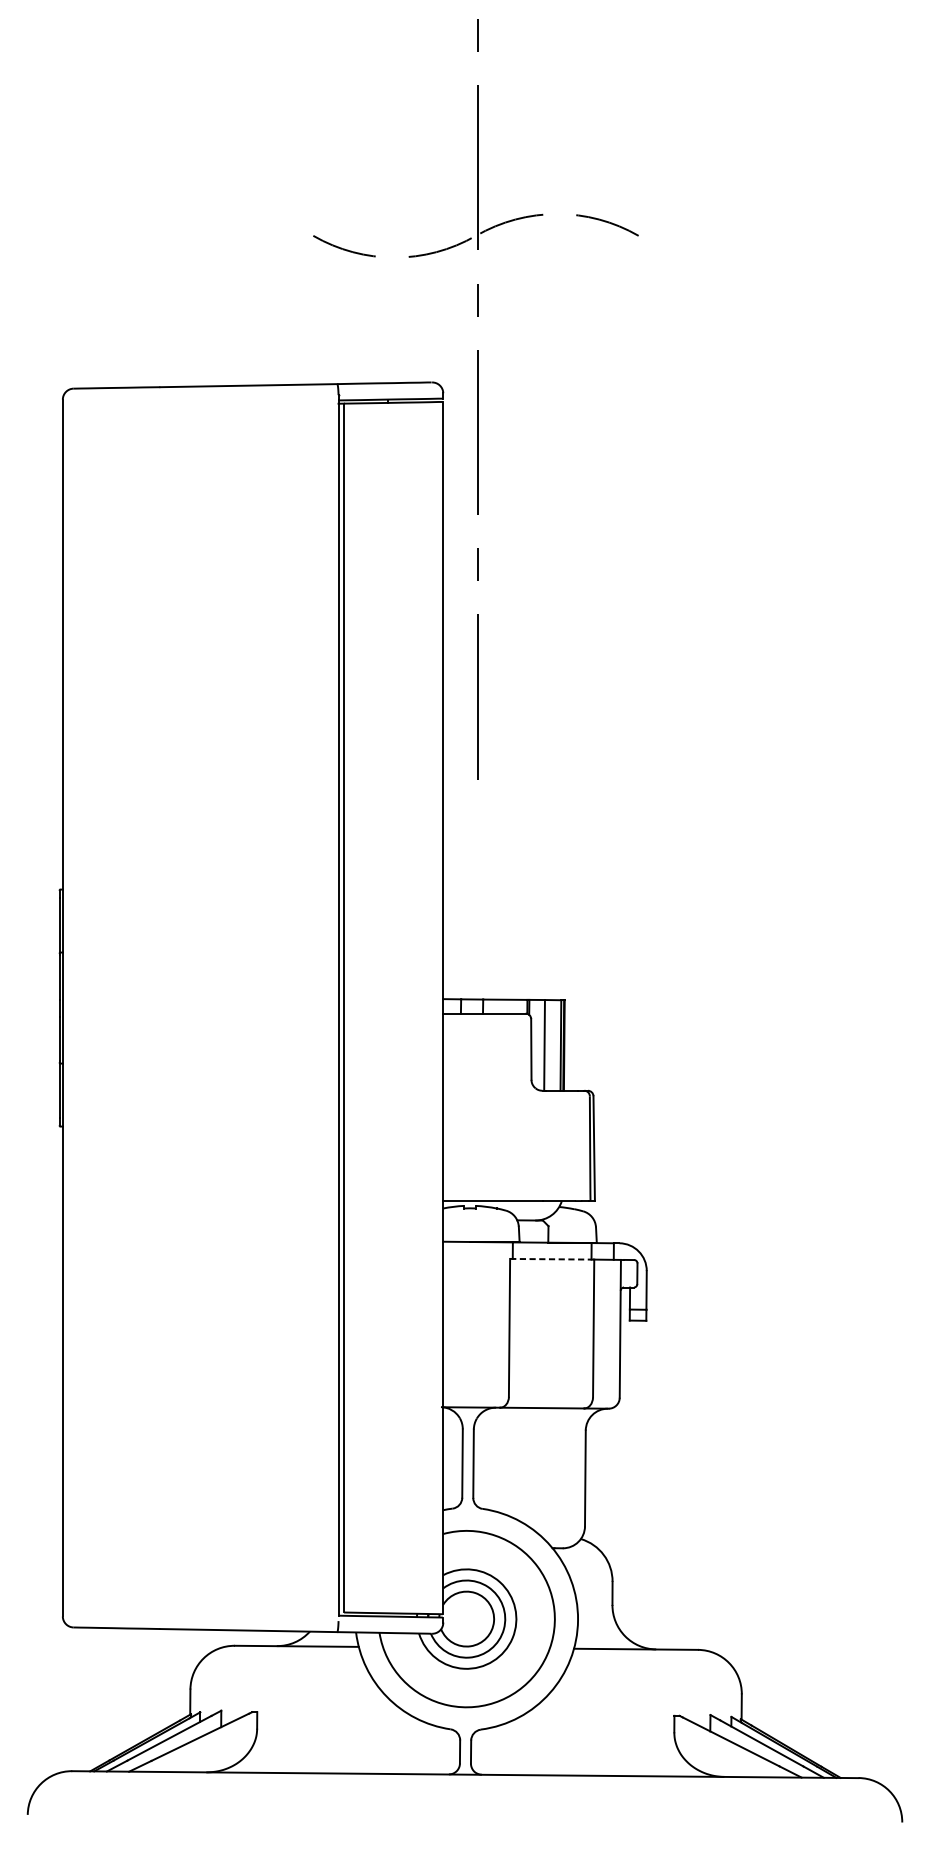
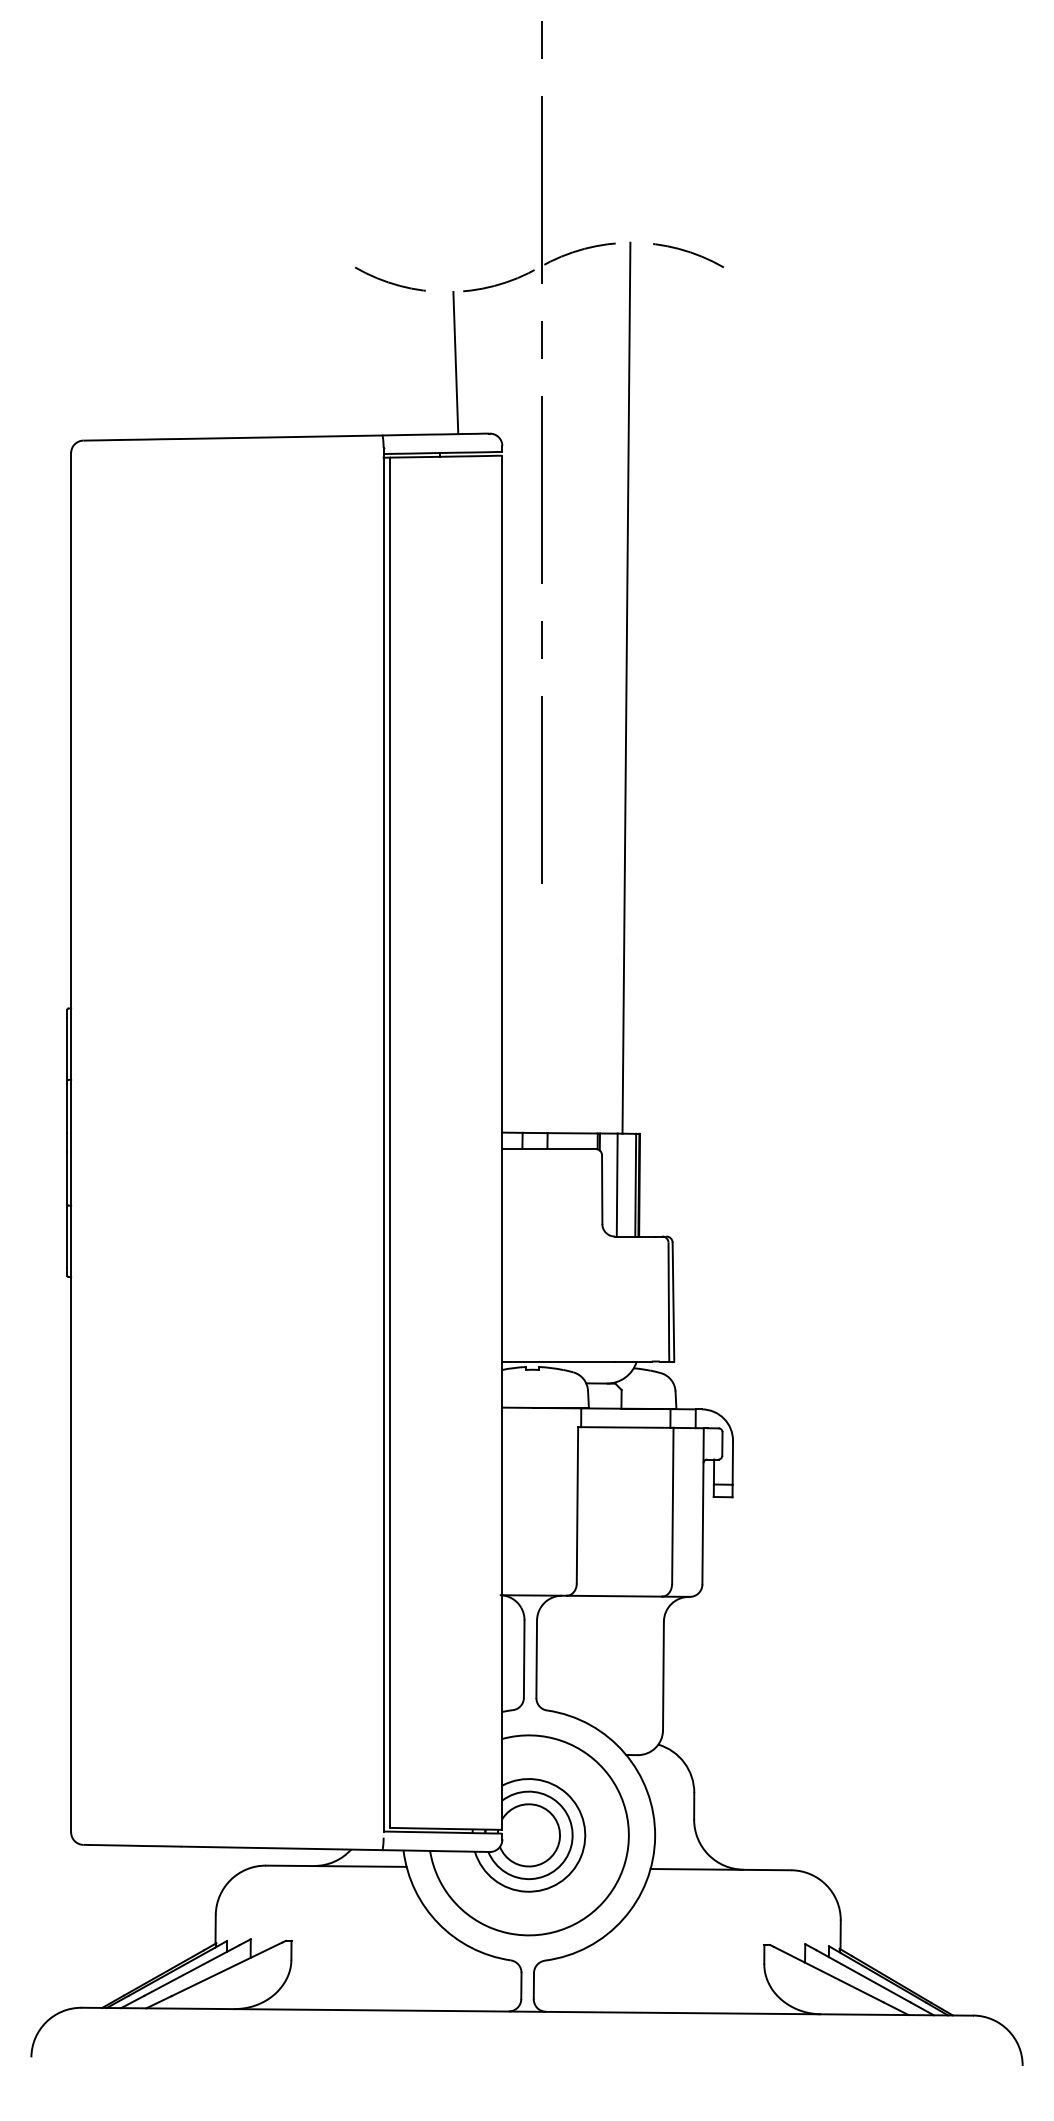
line: (401, 319) -> (455, 362), added
line: (552, 606) -> (626, 687), added
line: (551, 1259) -> (625, 1427), dashed -> solid

